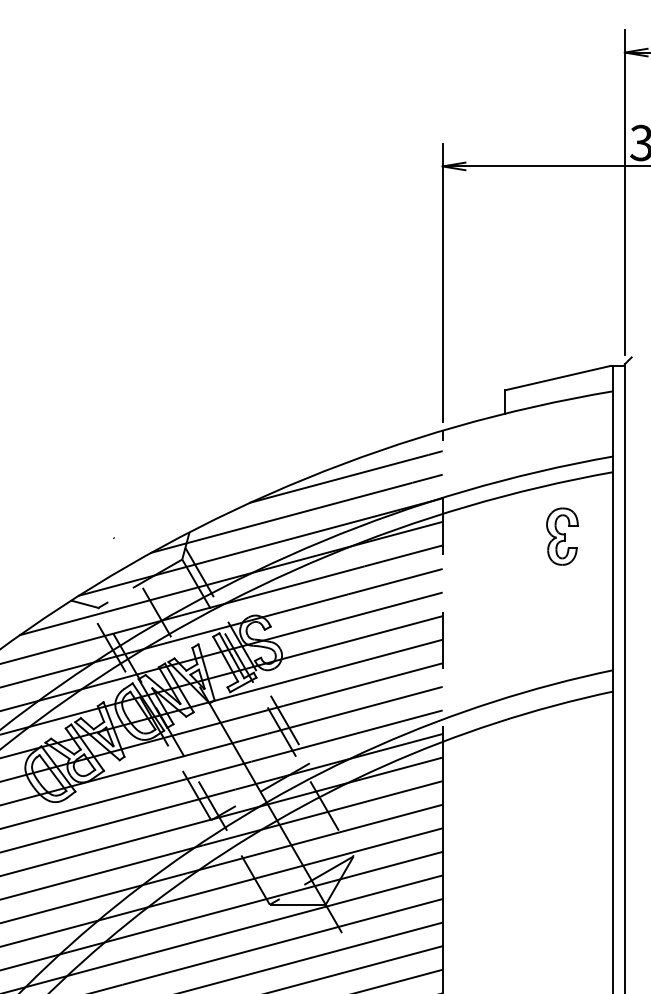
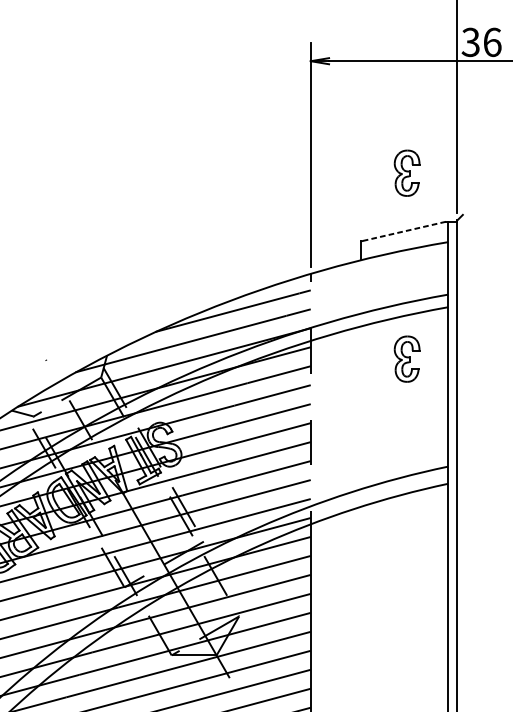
part: (562, 305) -> (407, 173), added
line: (558, 378) -> (403, 231), solid -> dashed

